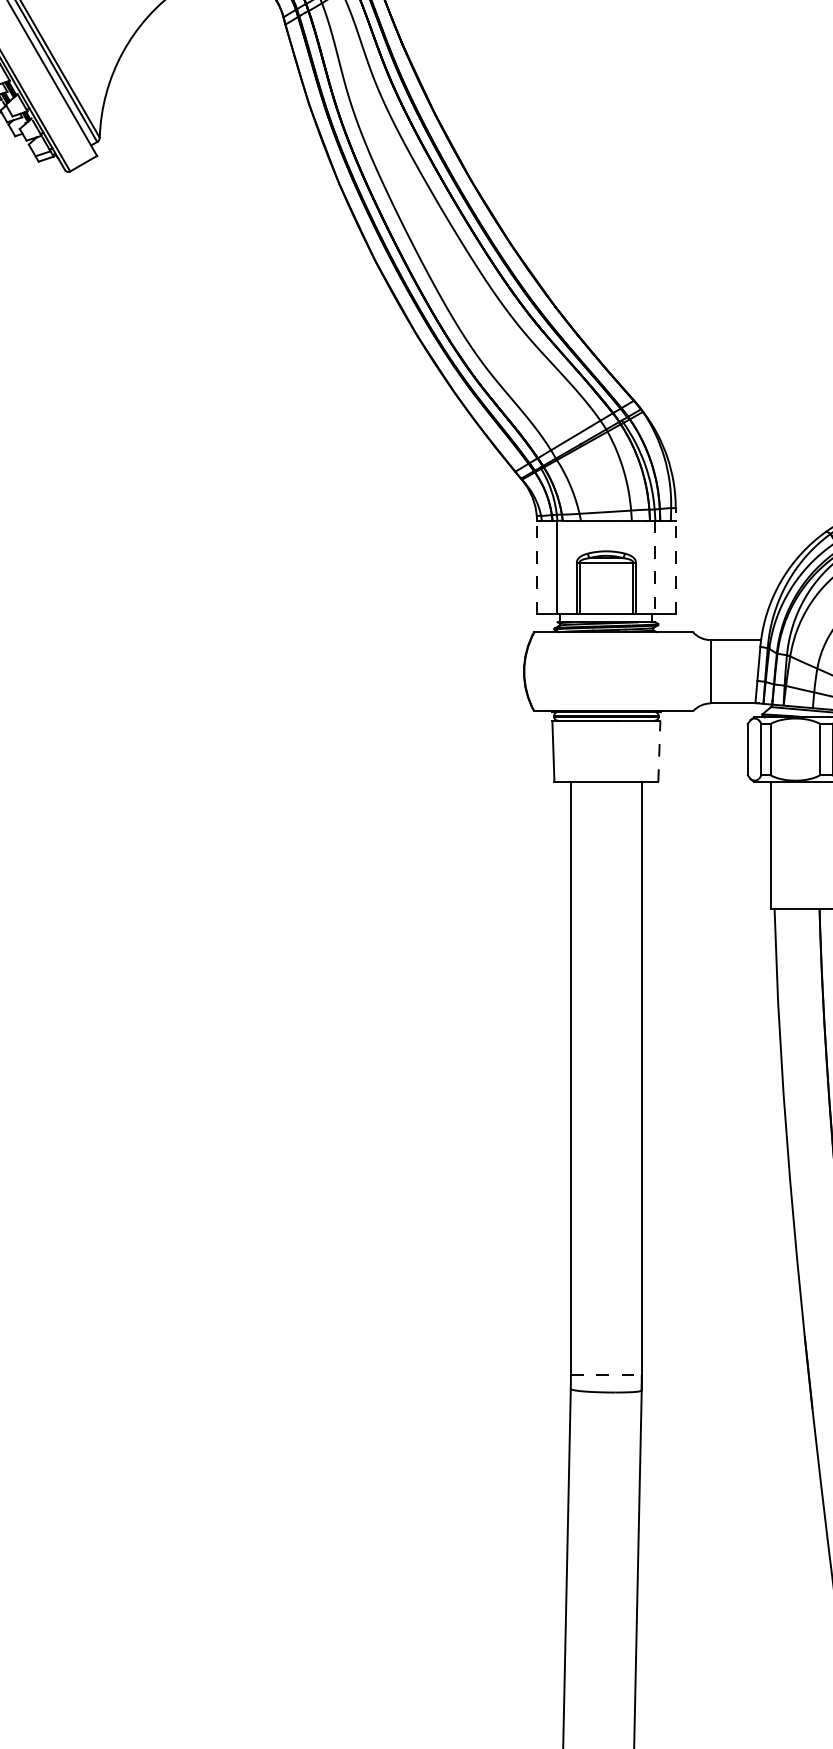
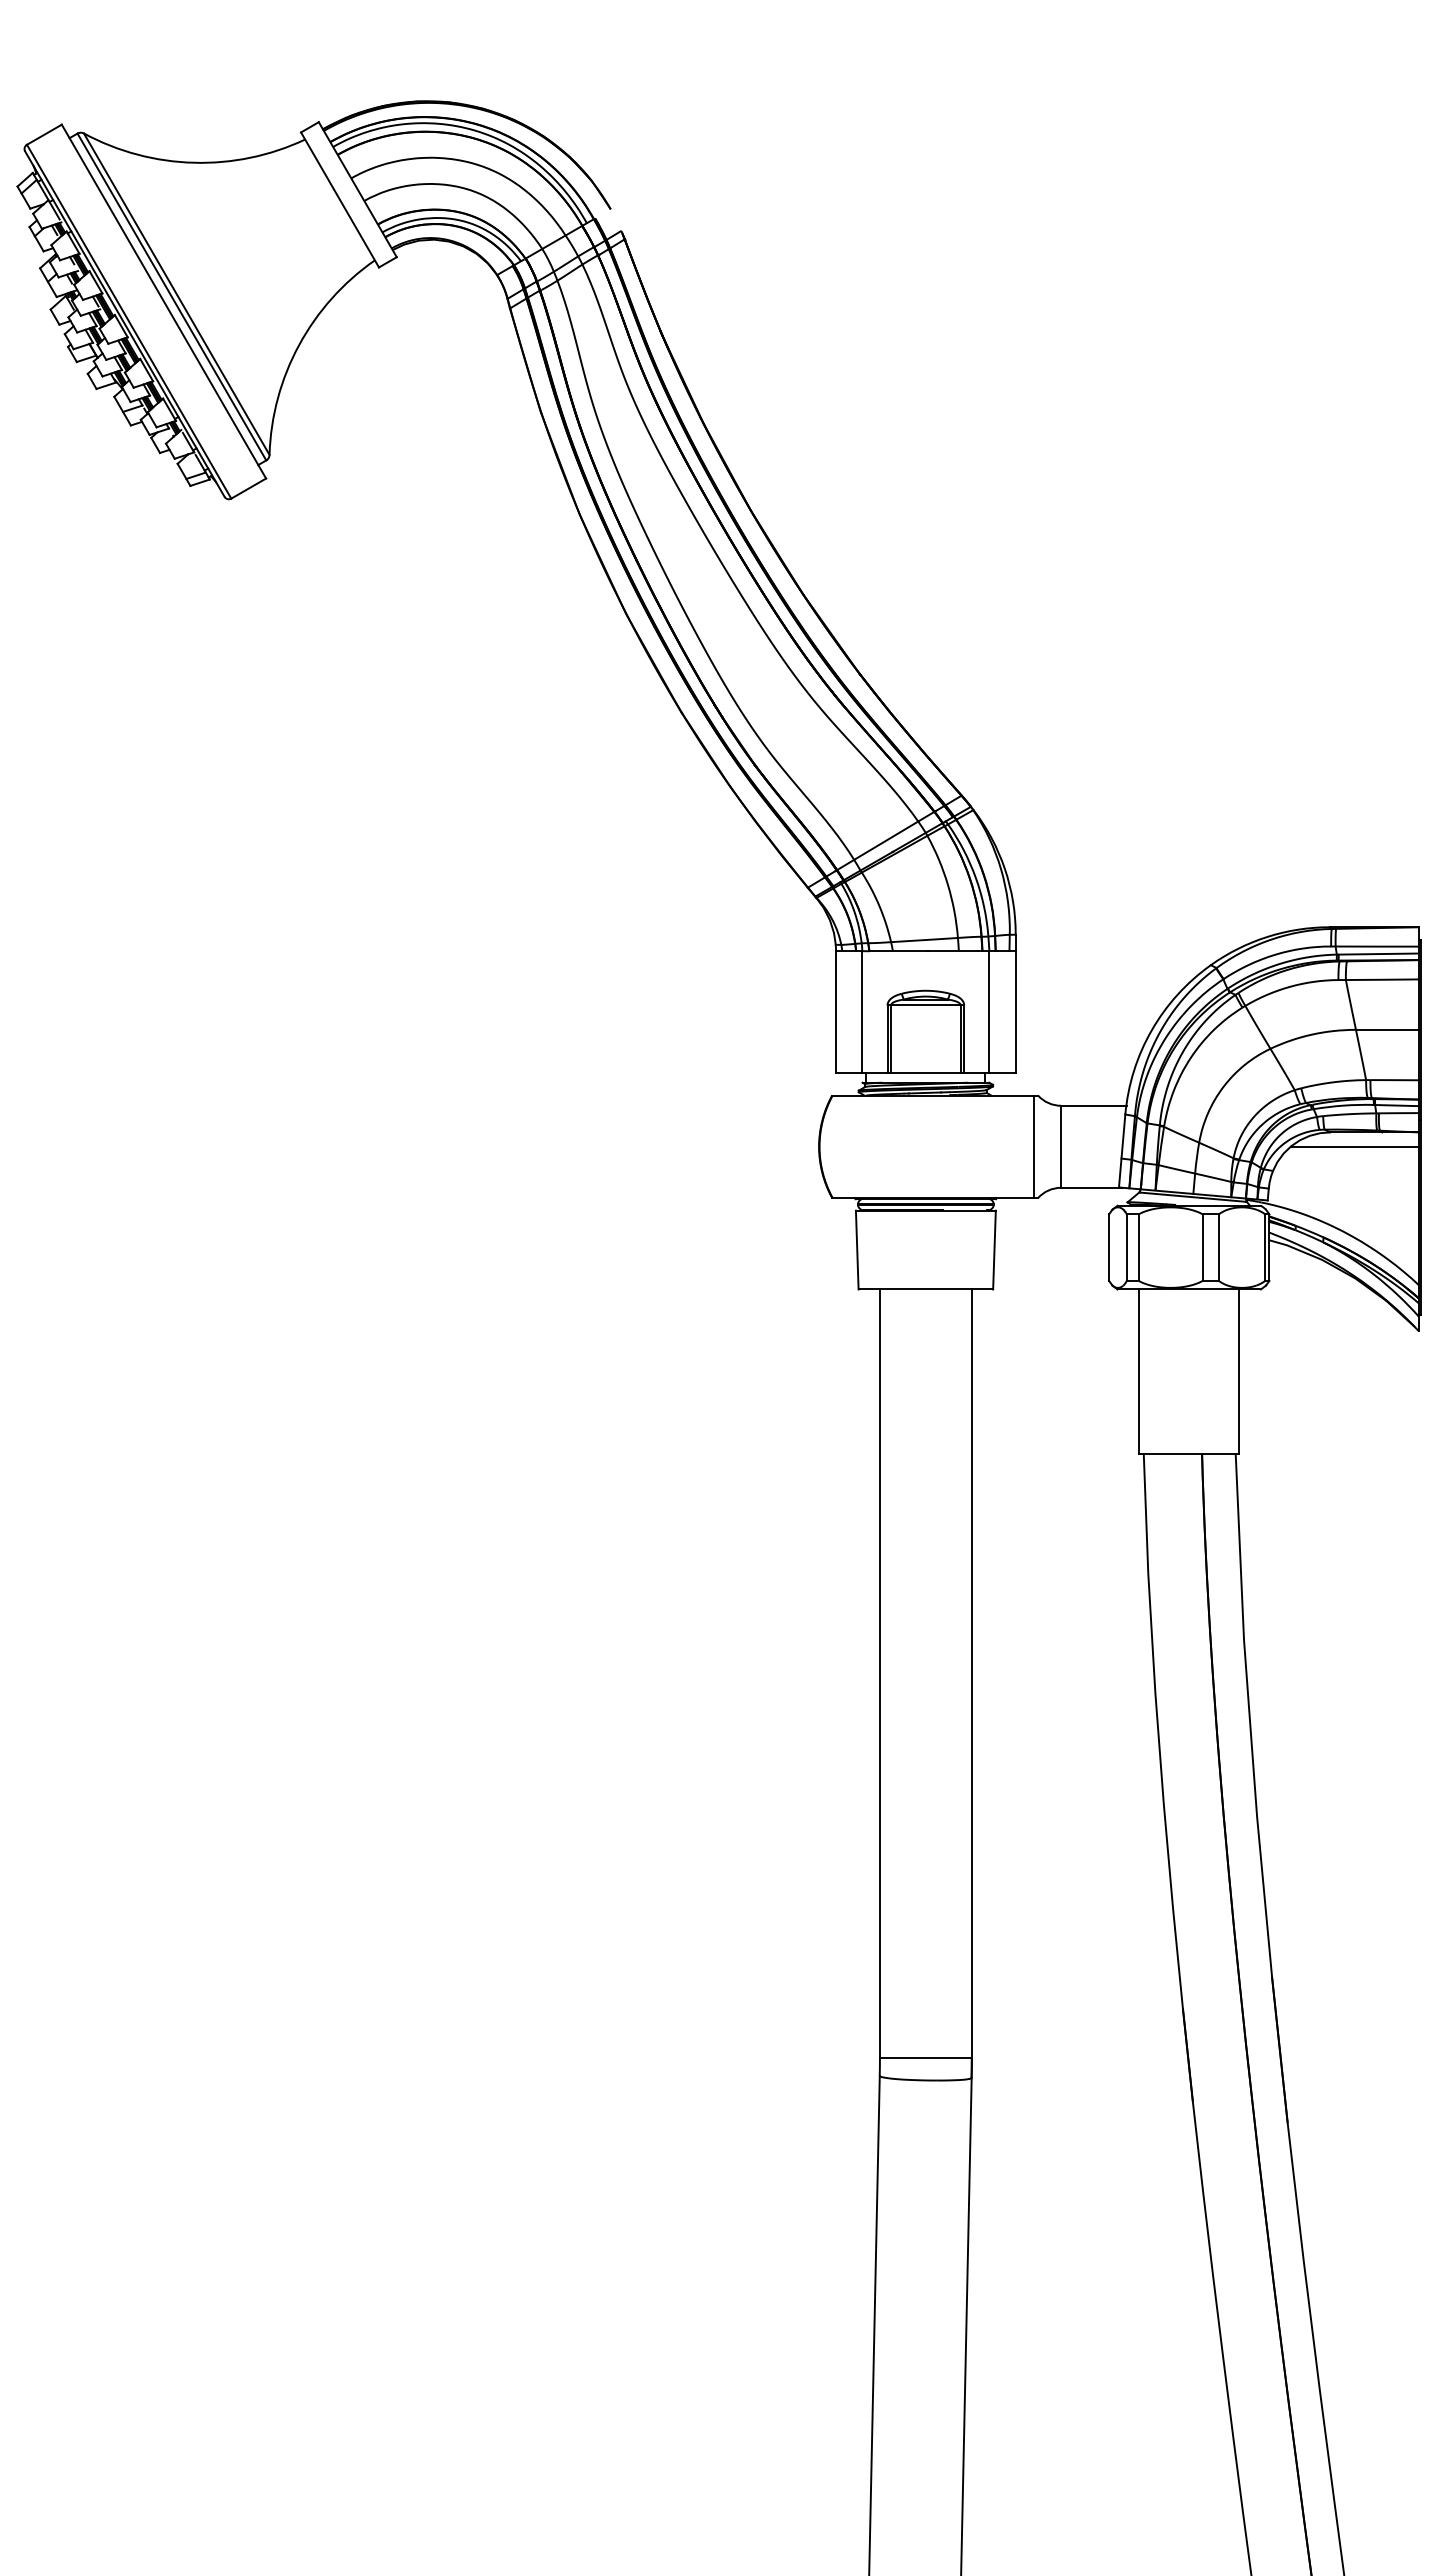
line: (675, 561) -> (1015, 1003), dashed -> solid
line: (537, 567) -> (836, 1011), dashed -> solid
line: (655, 567) -> (989, 1011), dashed -> solid
line: (689, 671) -> (1033, 1146), added
line: (659, 751) -> (994, 1249), dashed -> solid
line: (606, 1374) -> (925, 2057), dashed -> solid

